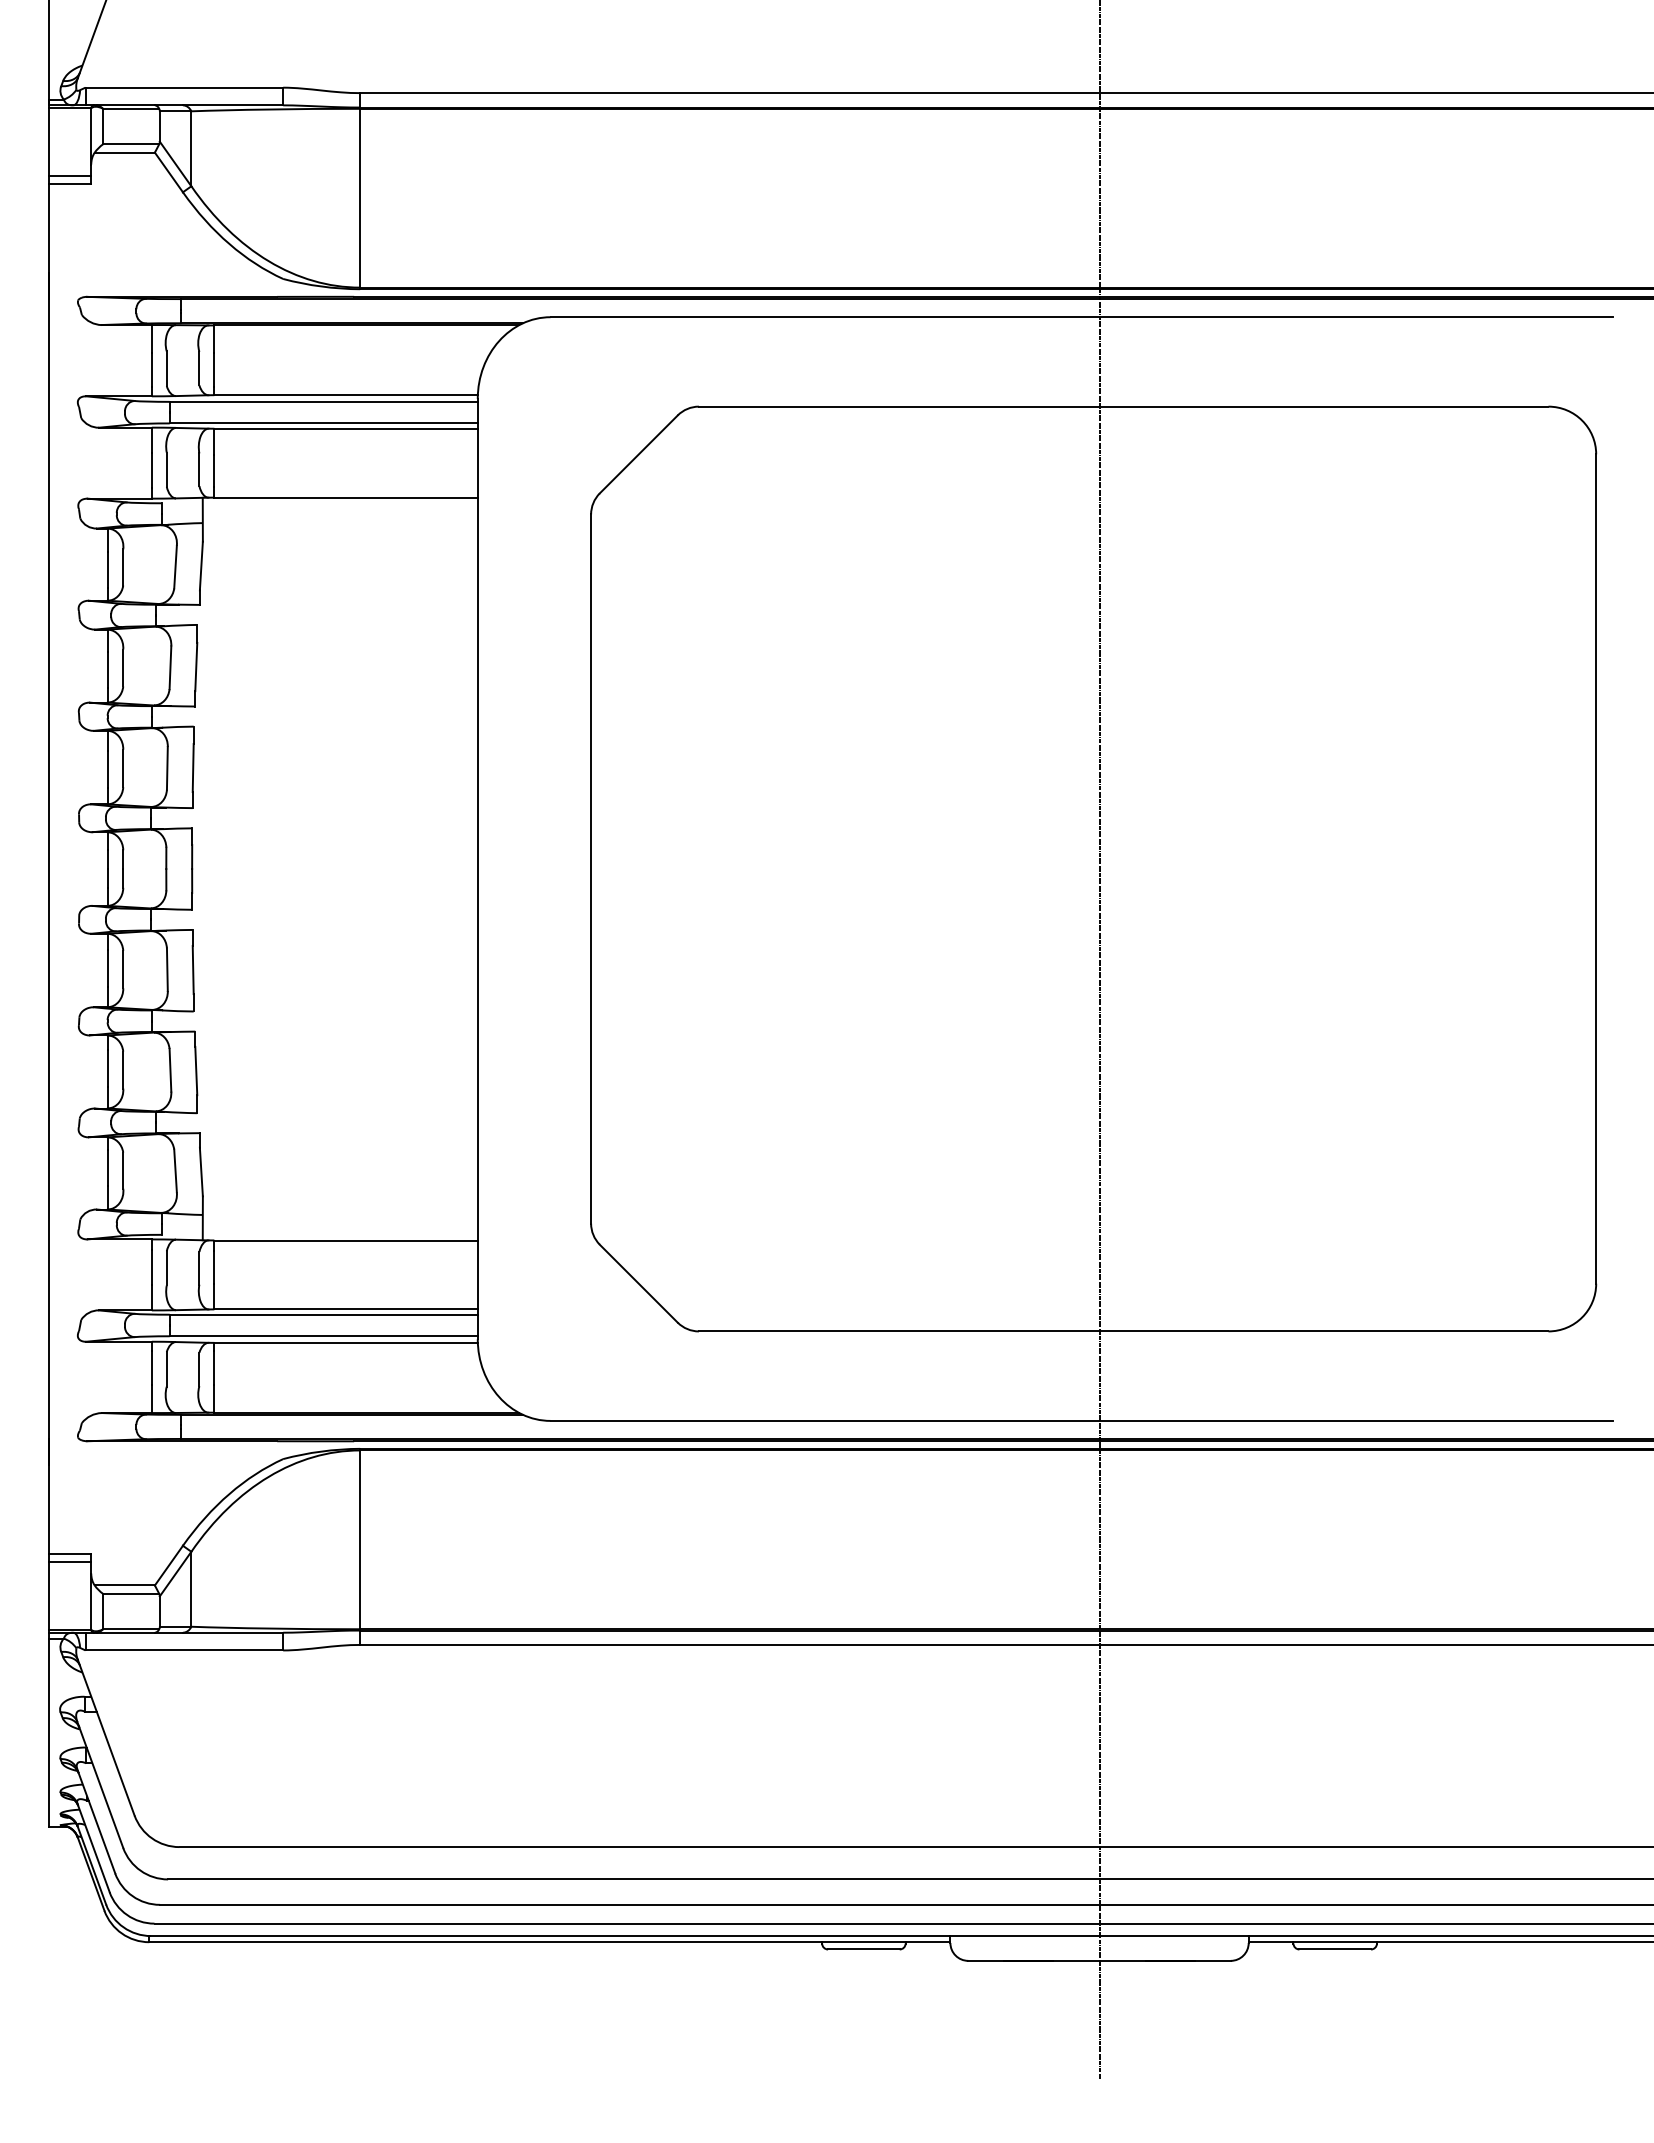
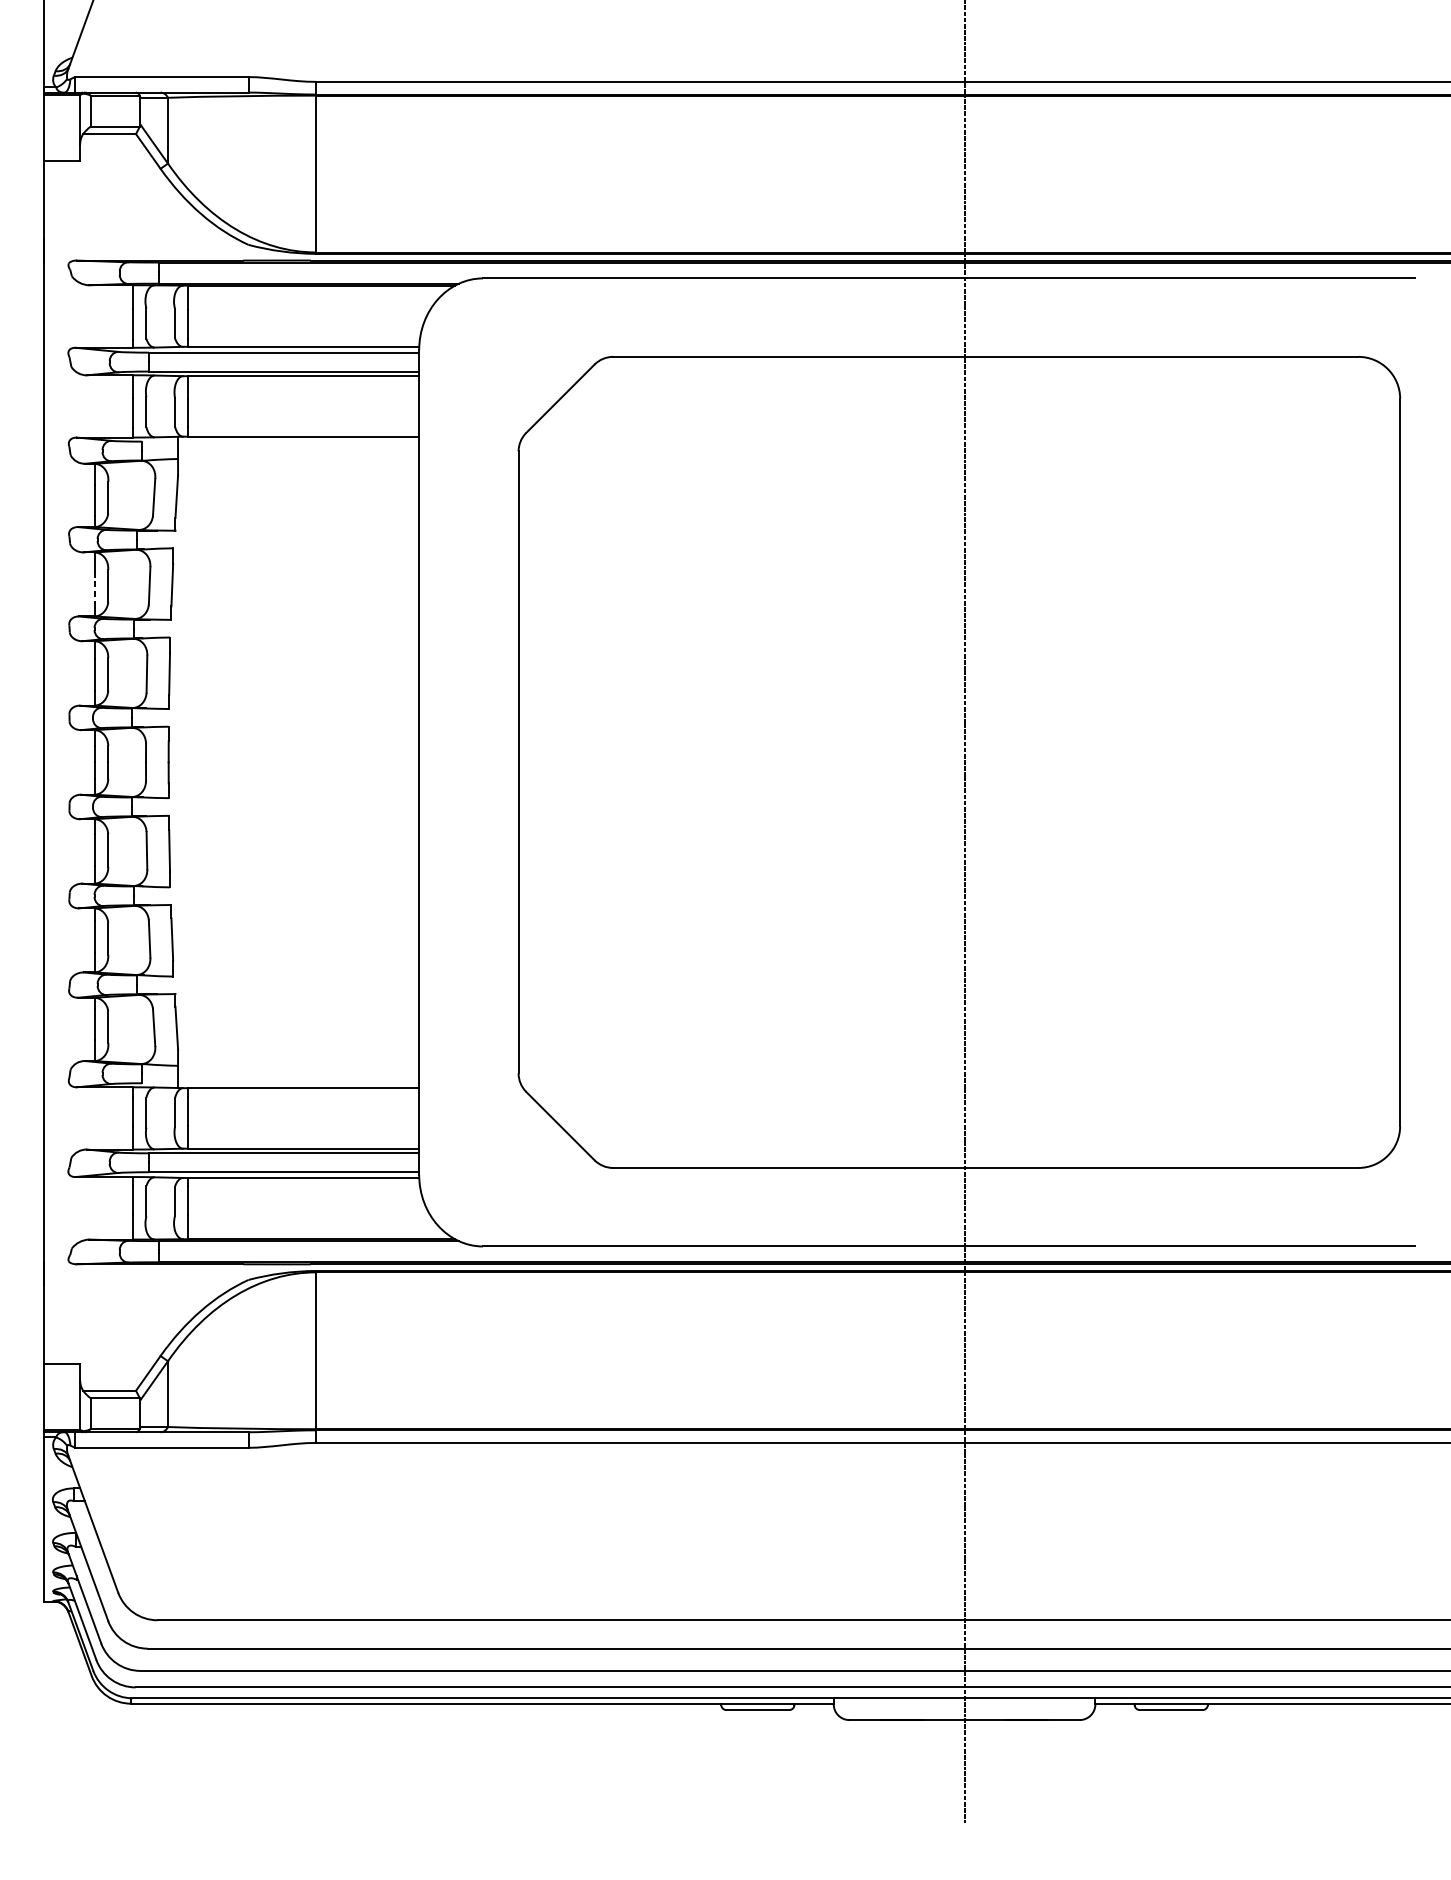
line: (70, 175) -> (61, 154), removed
line: (107, 670) -> (94, 588), solid -> dashed
line: (70, 1562) -> (61, 1370), removed

